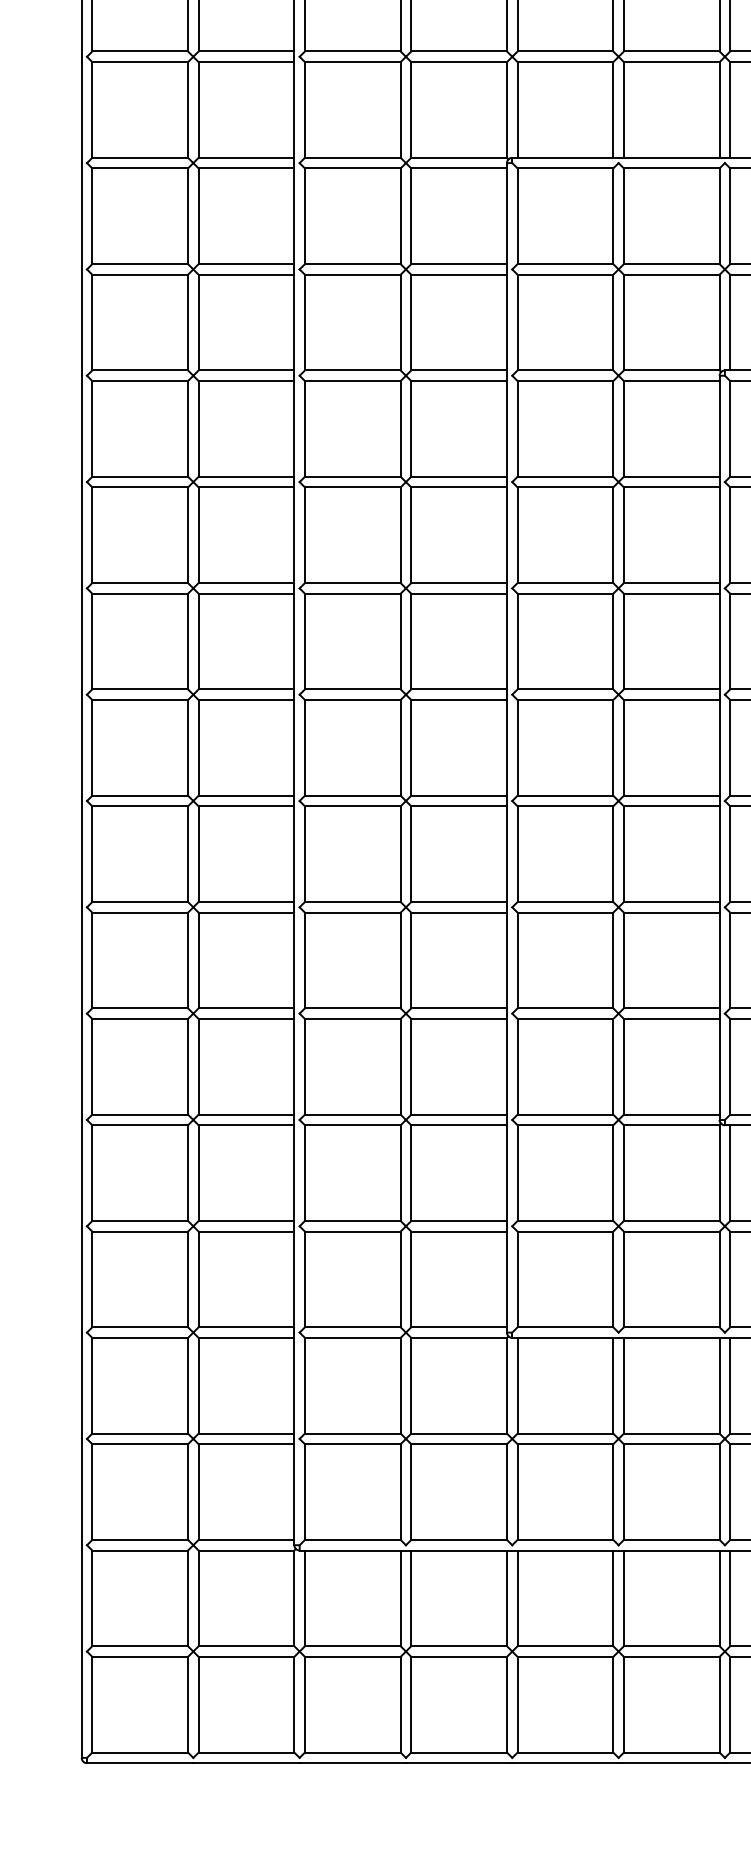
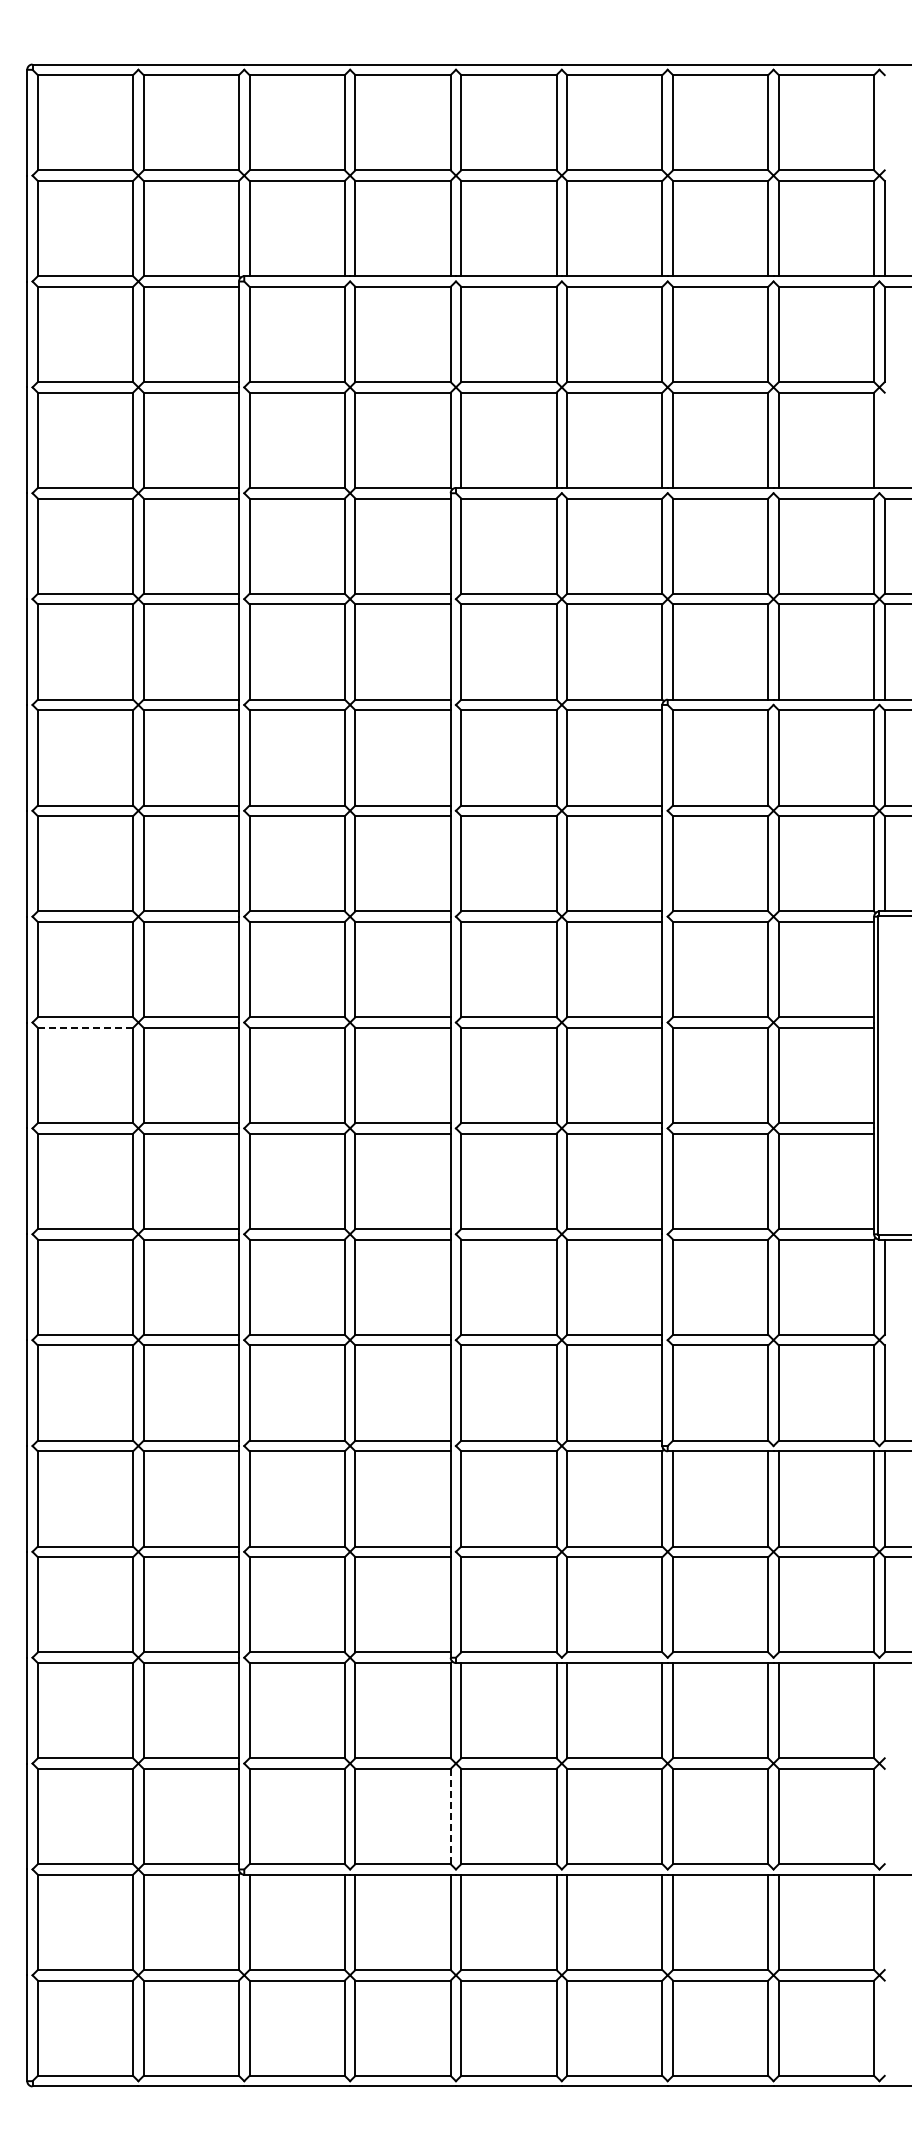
line: (140, 699) -> (85, 1027), solid -> dashed
line: (506, 1492) -> (450, 1816), solid -> dashed

